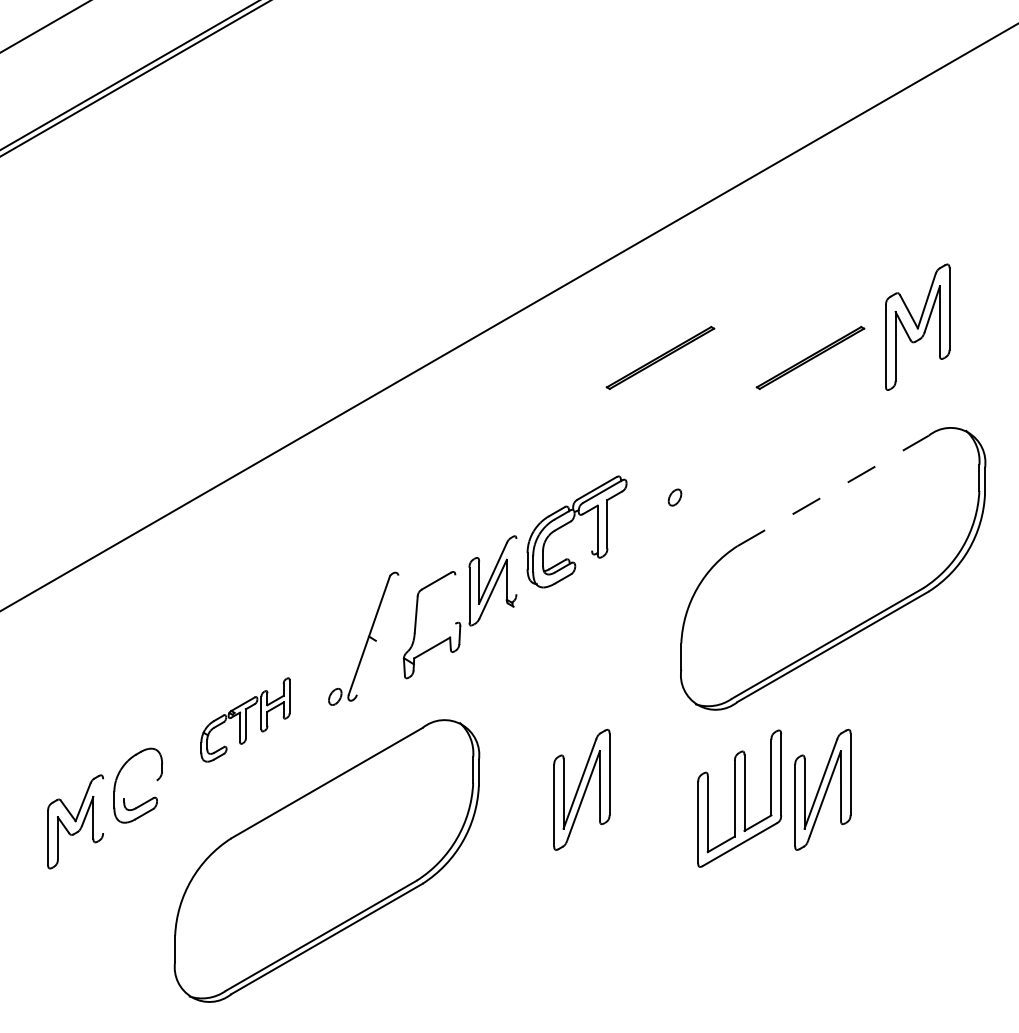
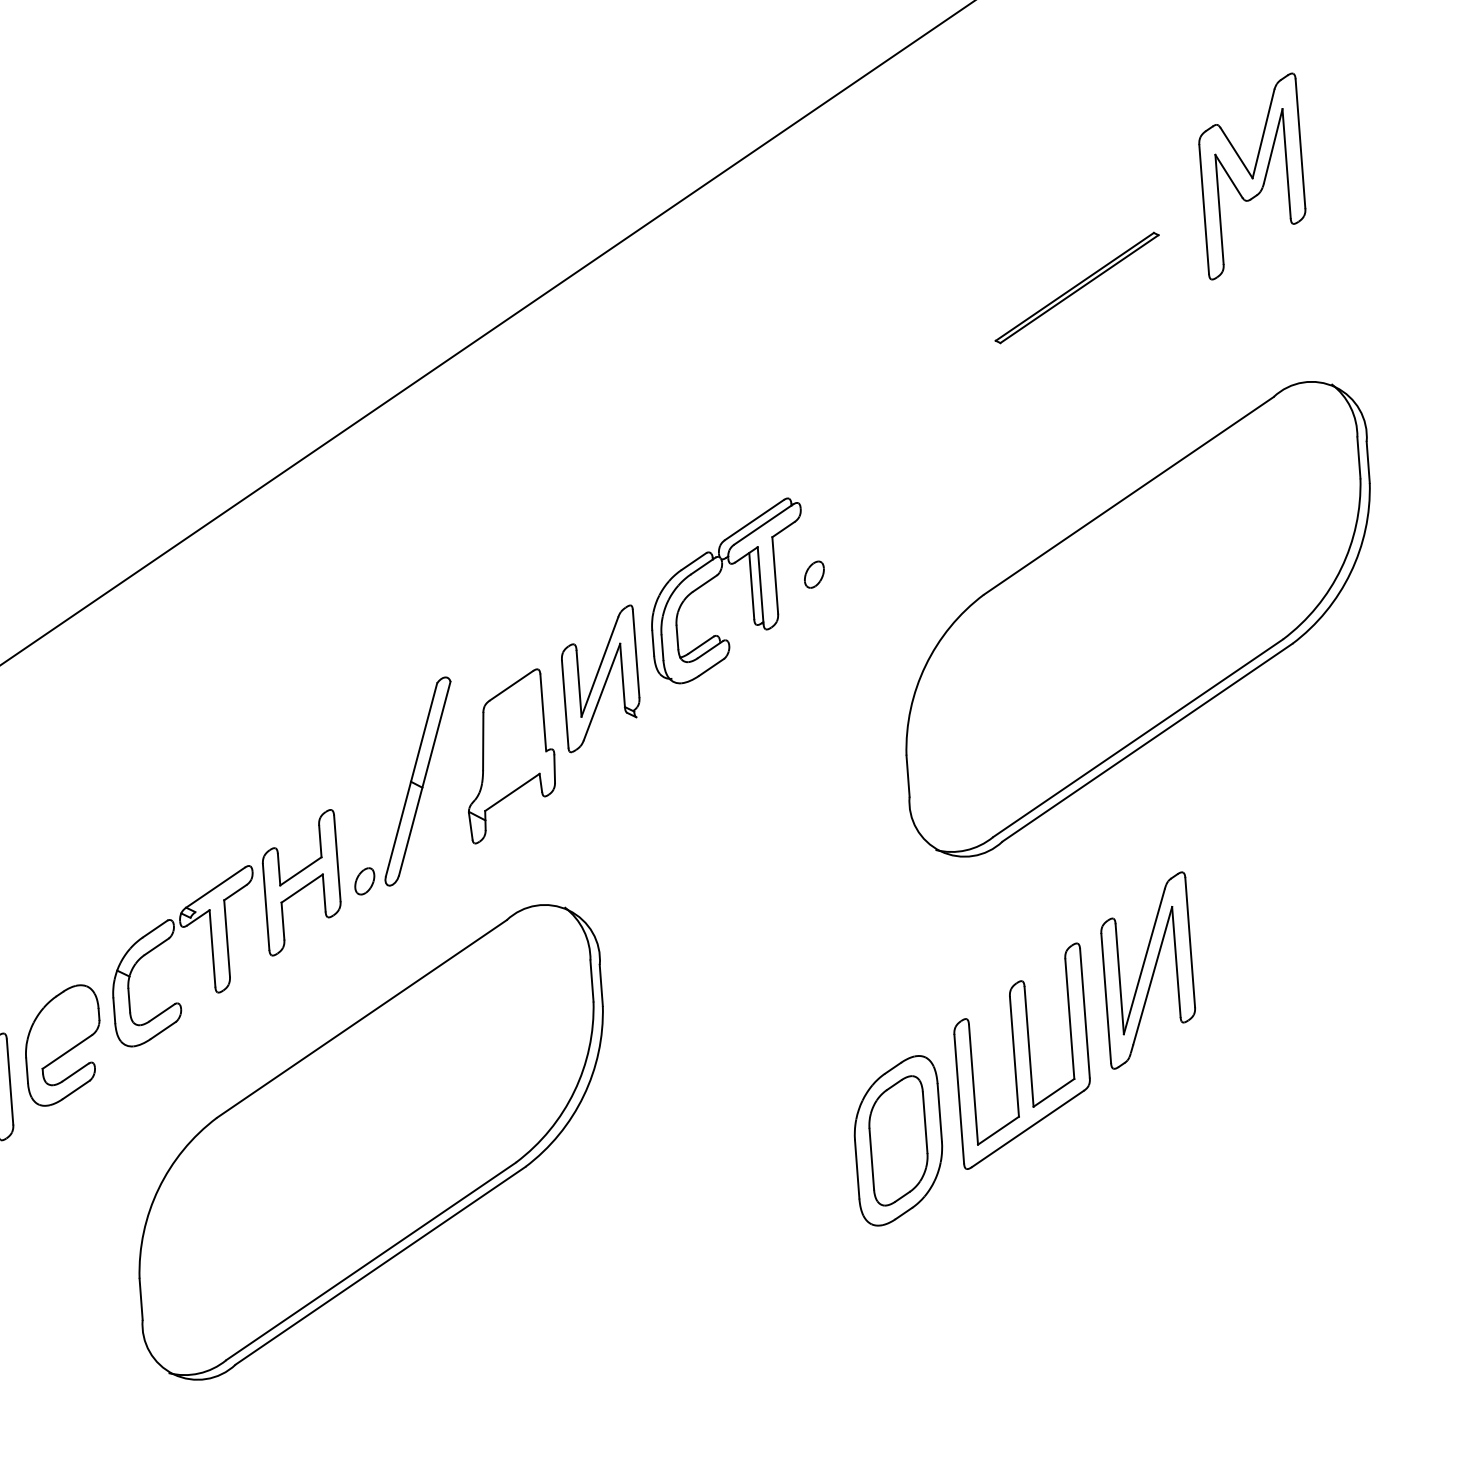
part: (917, 326) -> (1251, 175), moved
part: (660, 357) -> (839, 305), removed
line: (833, 490) -> (1129, 495), dashed -> solid
part: (674, 497) -> (813, 574), moved
line: (592, 529) -> (752, 585), added
line: (516, 566) -> (636, 653), added
line: (455, 599) -> (543, 712), added
line: (377, 634) -> (424, 777), added
part: (245, 719) -> (225, 927), size x1.67
line: (140, 789) -> (67, 1051), added
part: (581, 789) -> (765, 998), removed
part: (739, 798) -> (1021, 1055), moved
line: (103, 805) -> (10, 1081), added
part: (658, 884) -> (899, 1140), added

